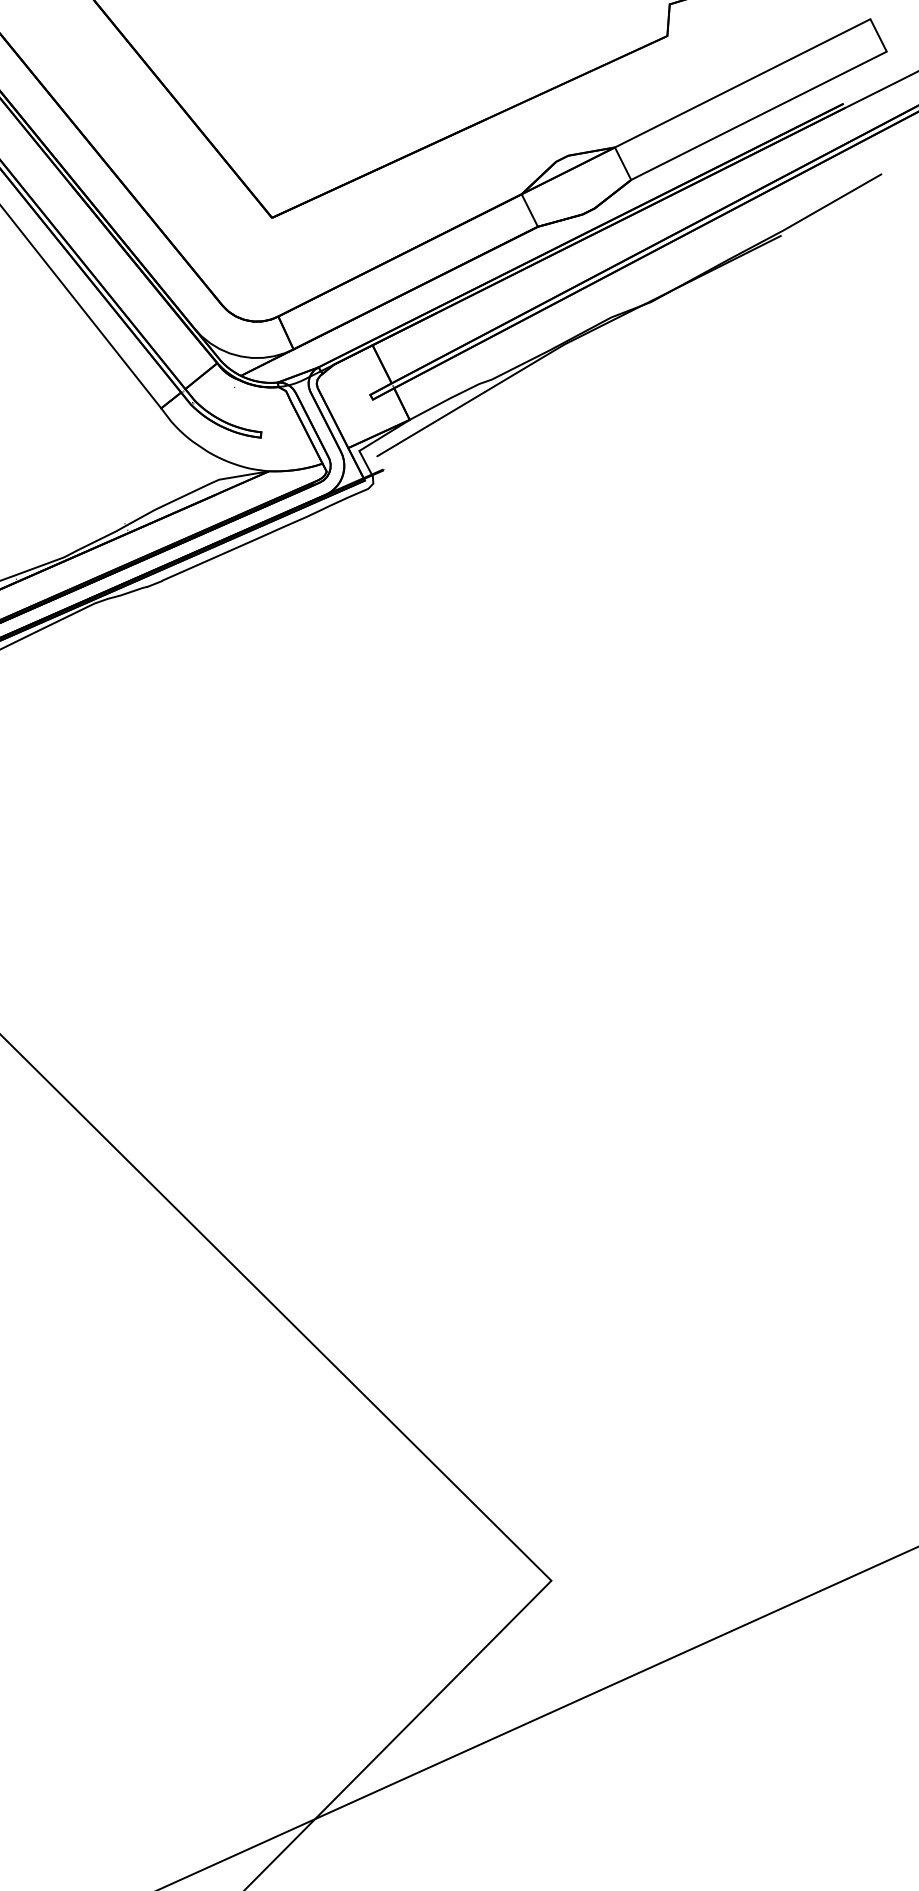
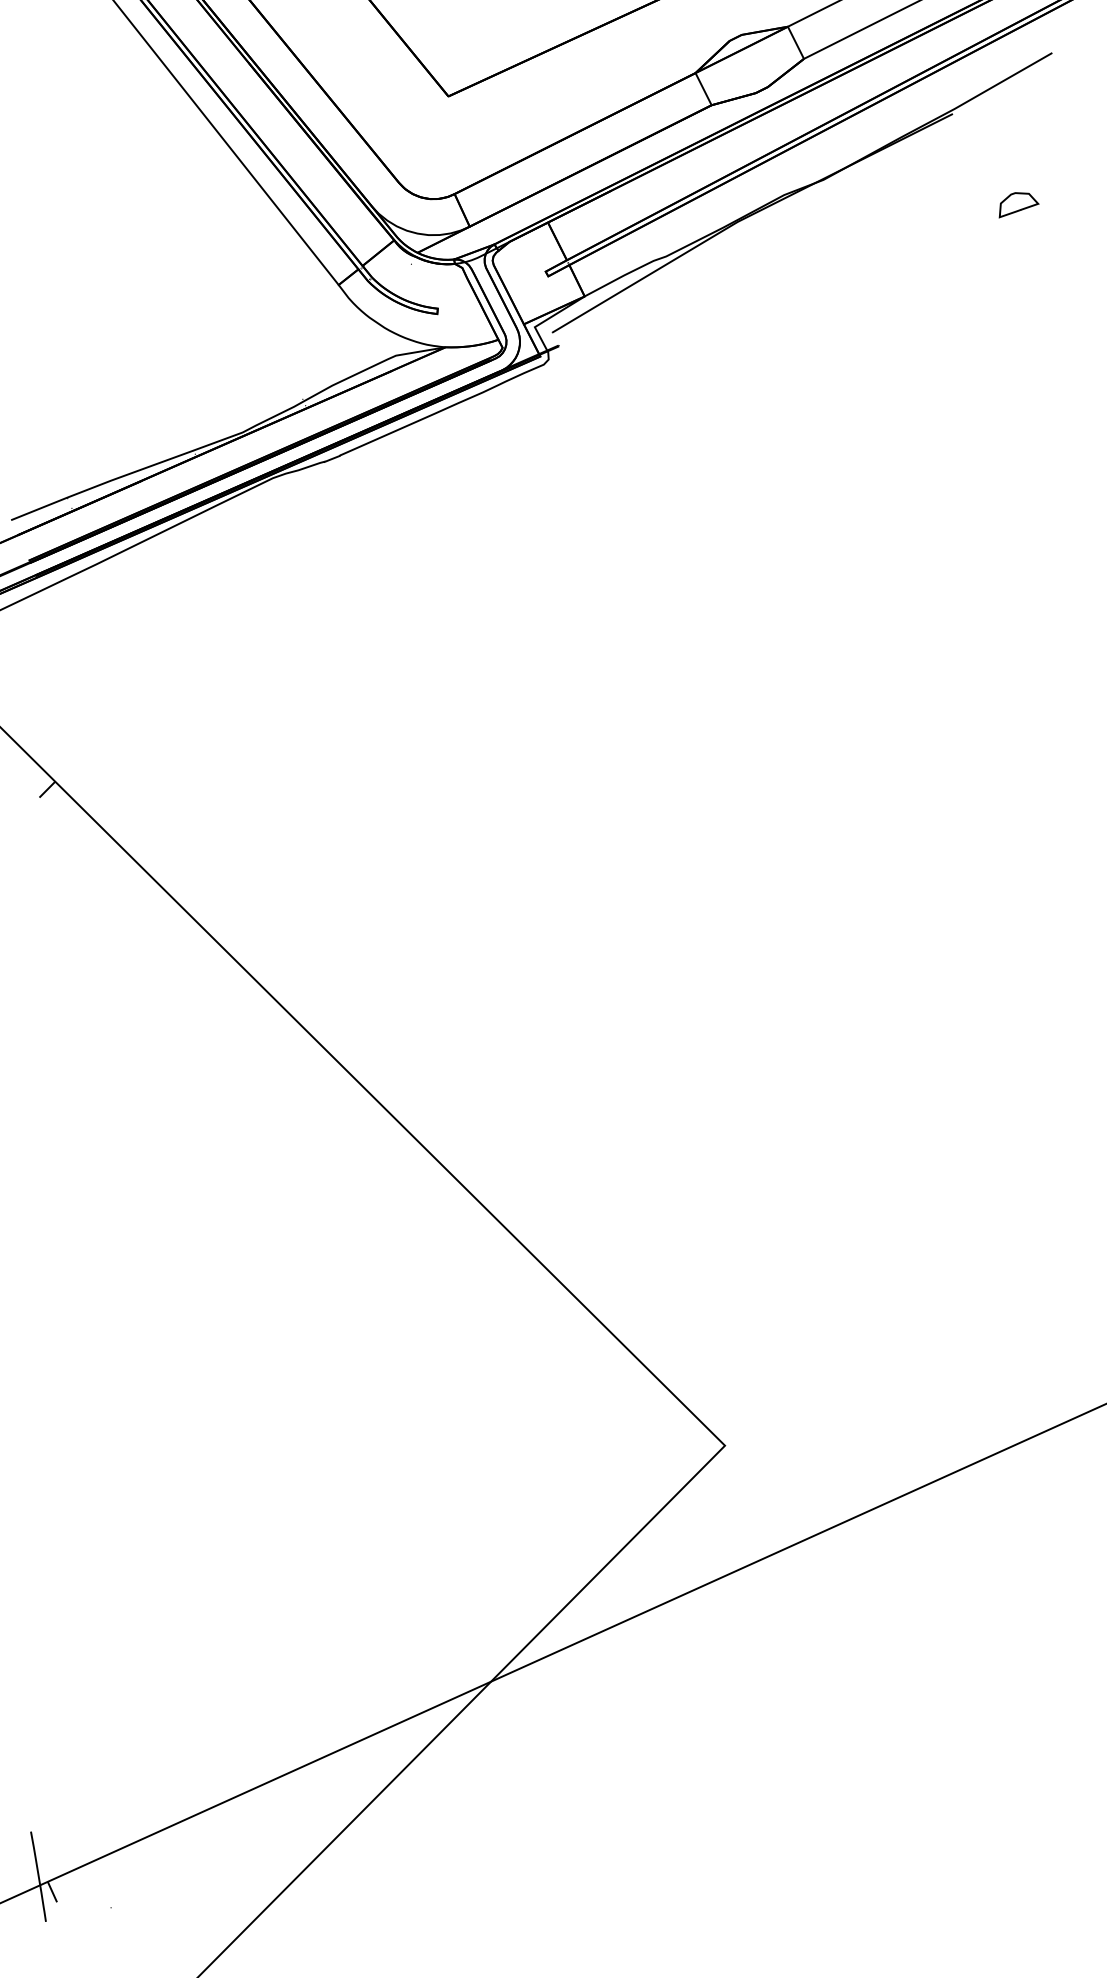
part: (847, 328) -> (1018, 205), added

